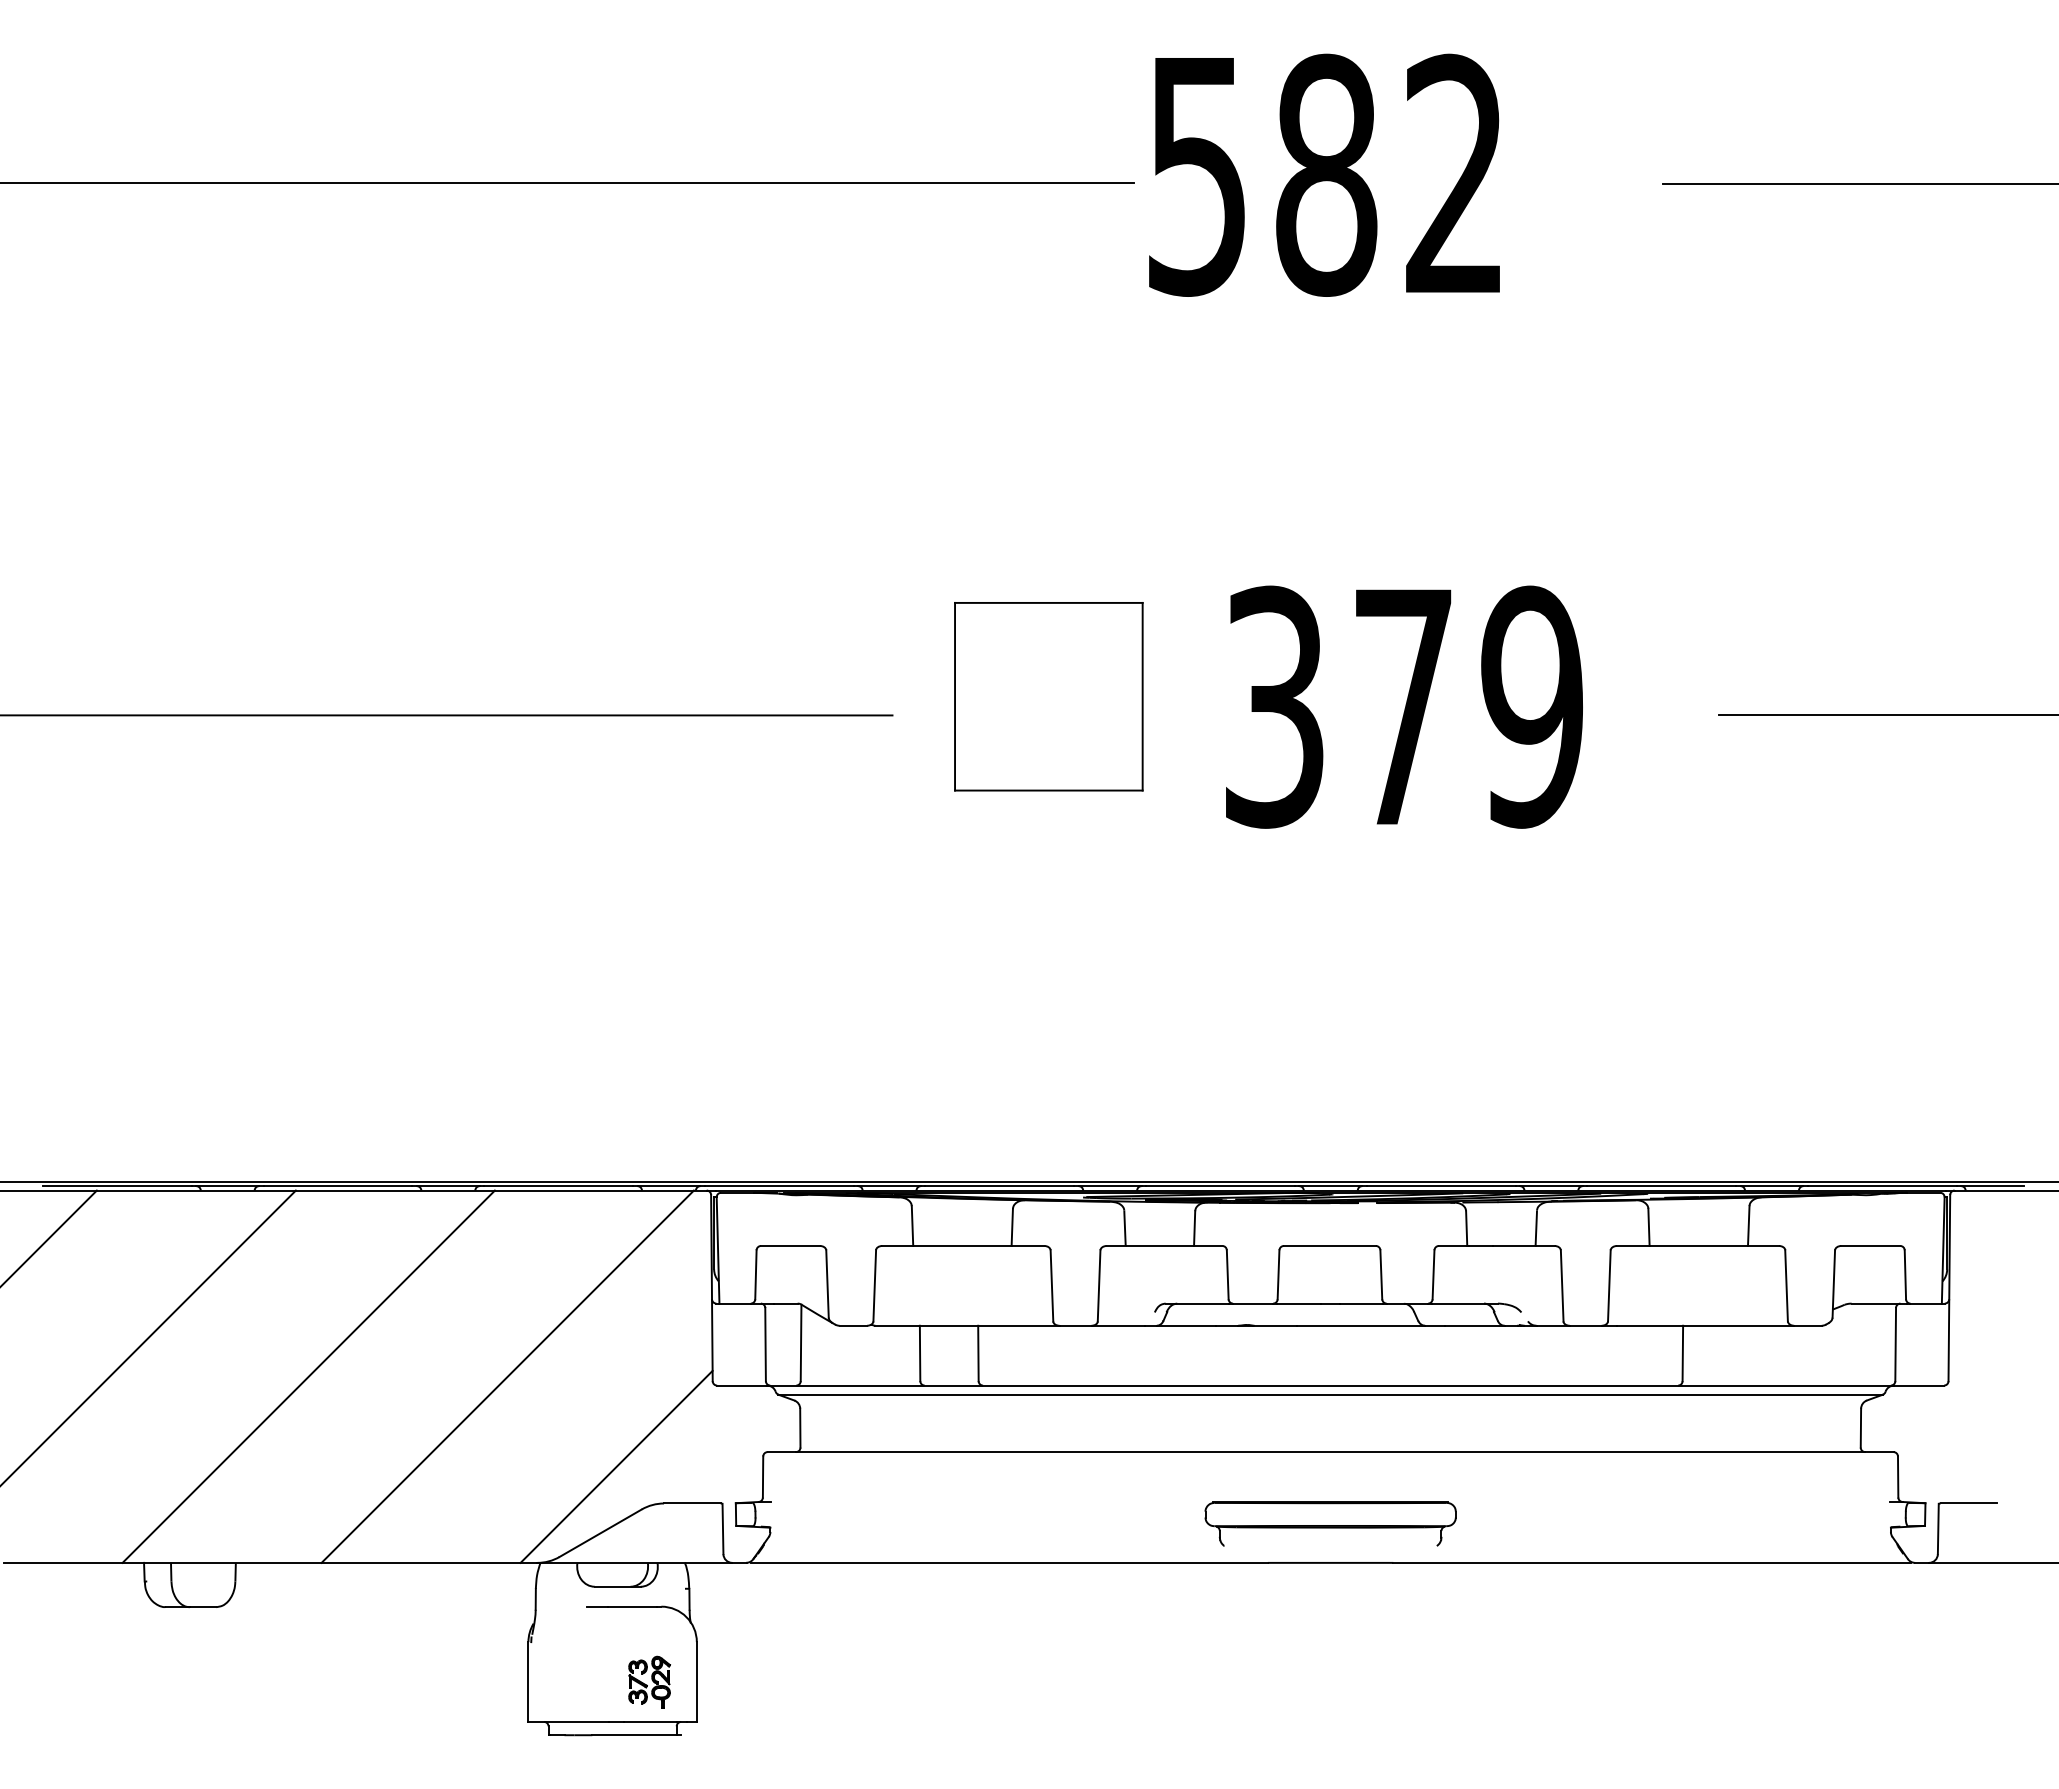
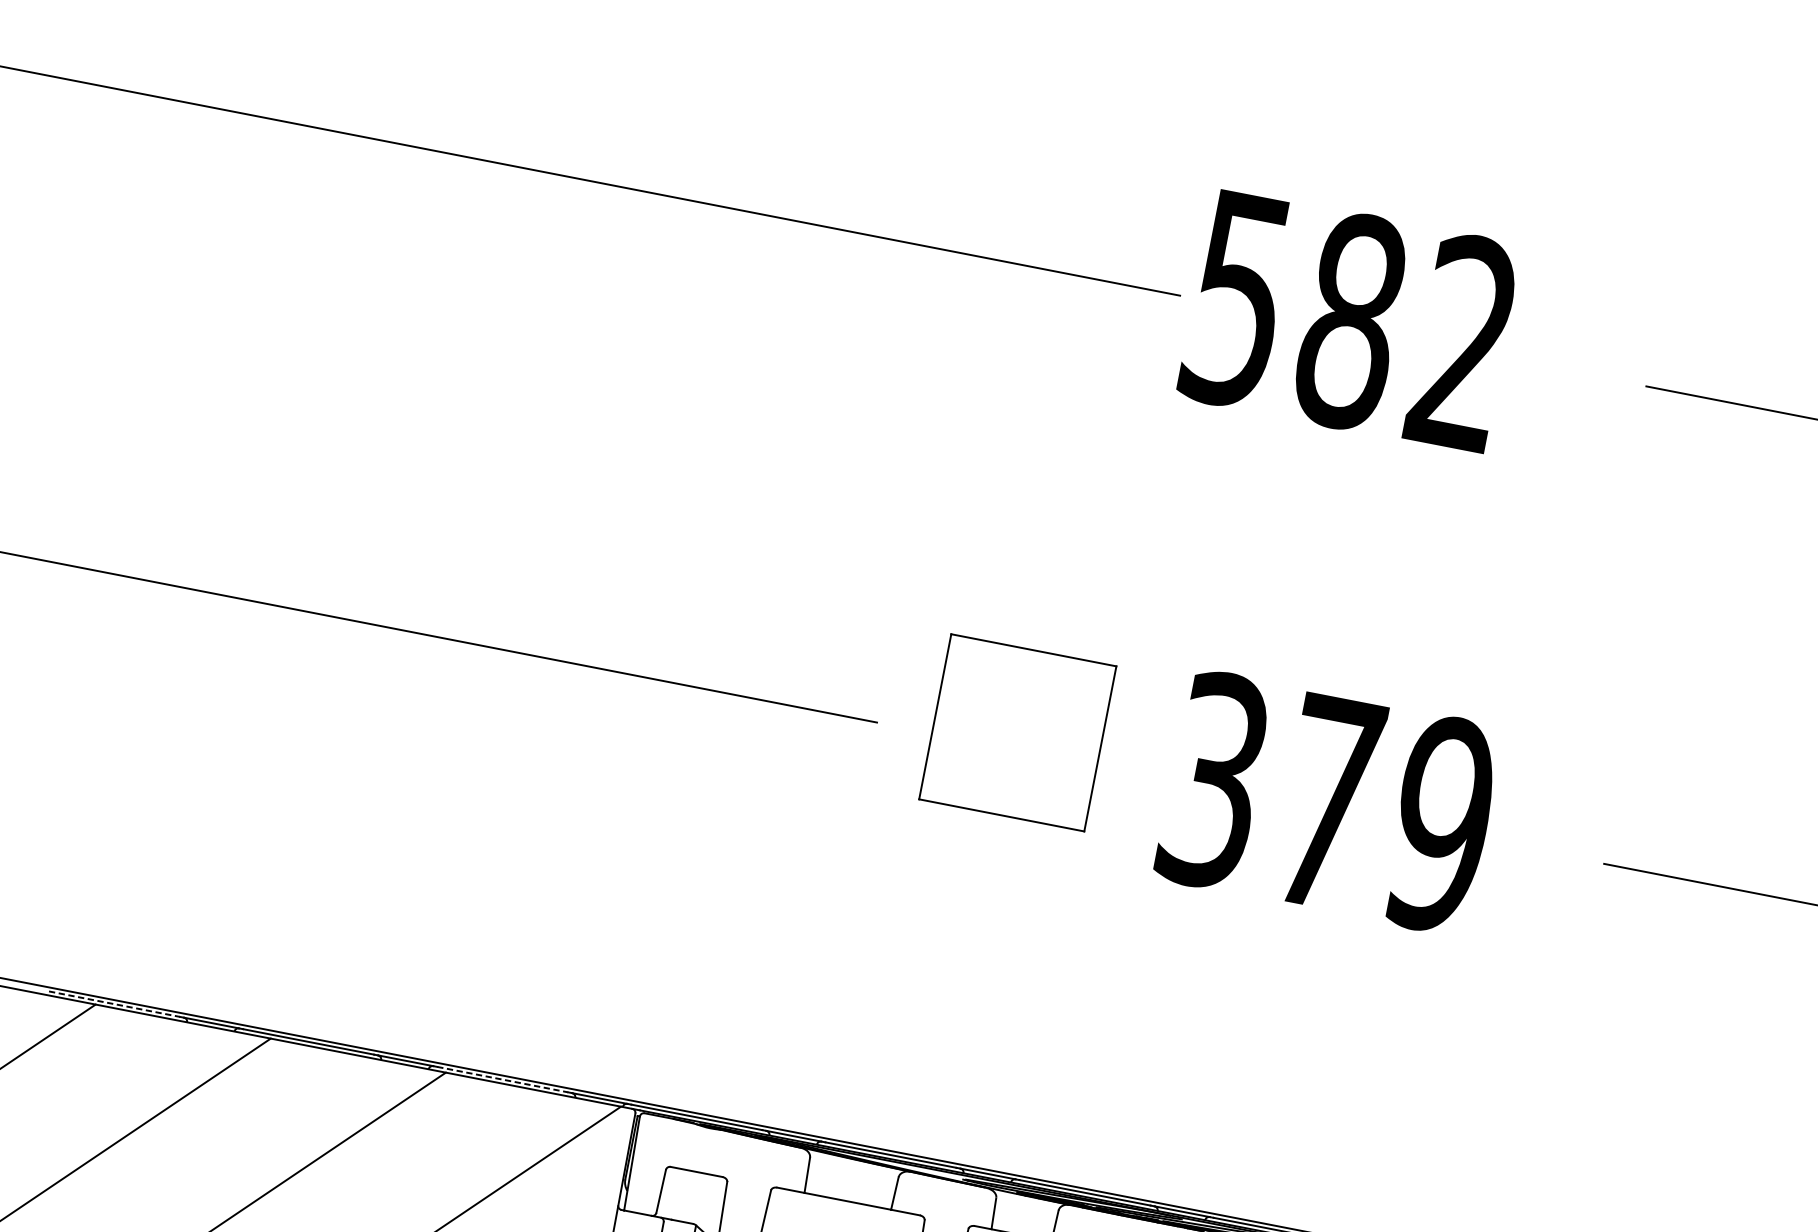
line: (117, 1186) -> (114, 1004), solid -> dashed
line: (559, 1186) -> (503, 1080), solid -> dashed

